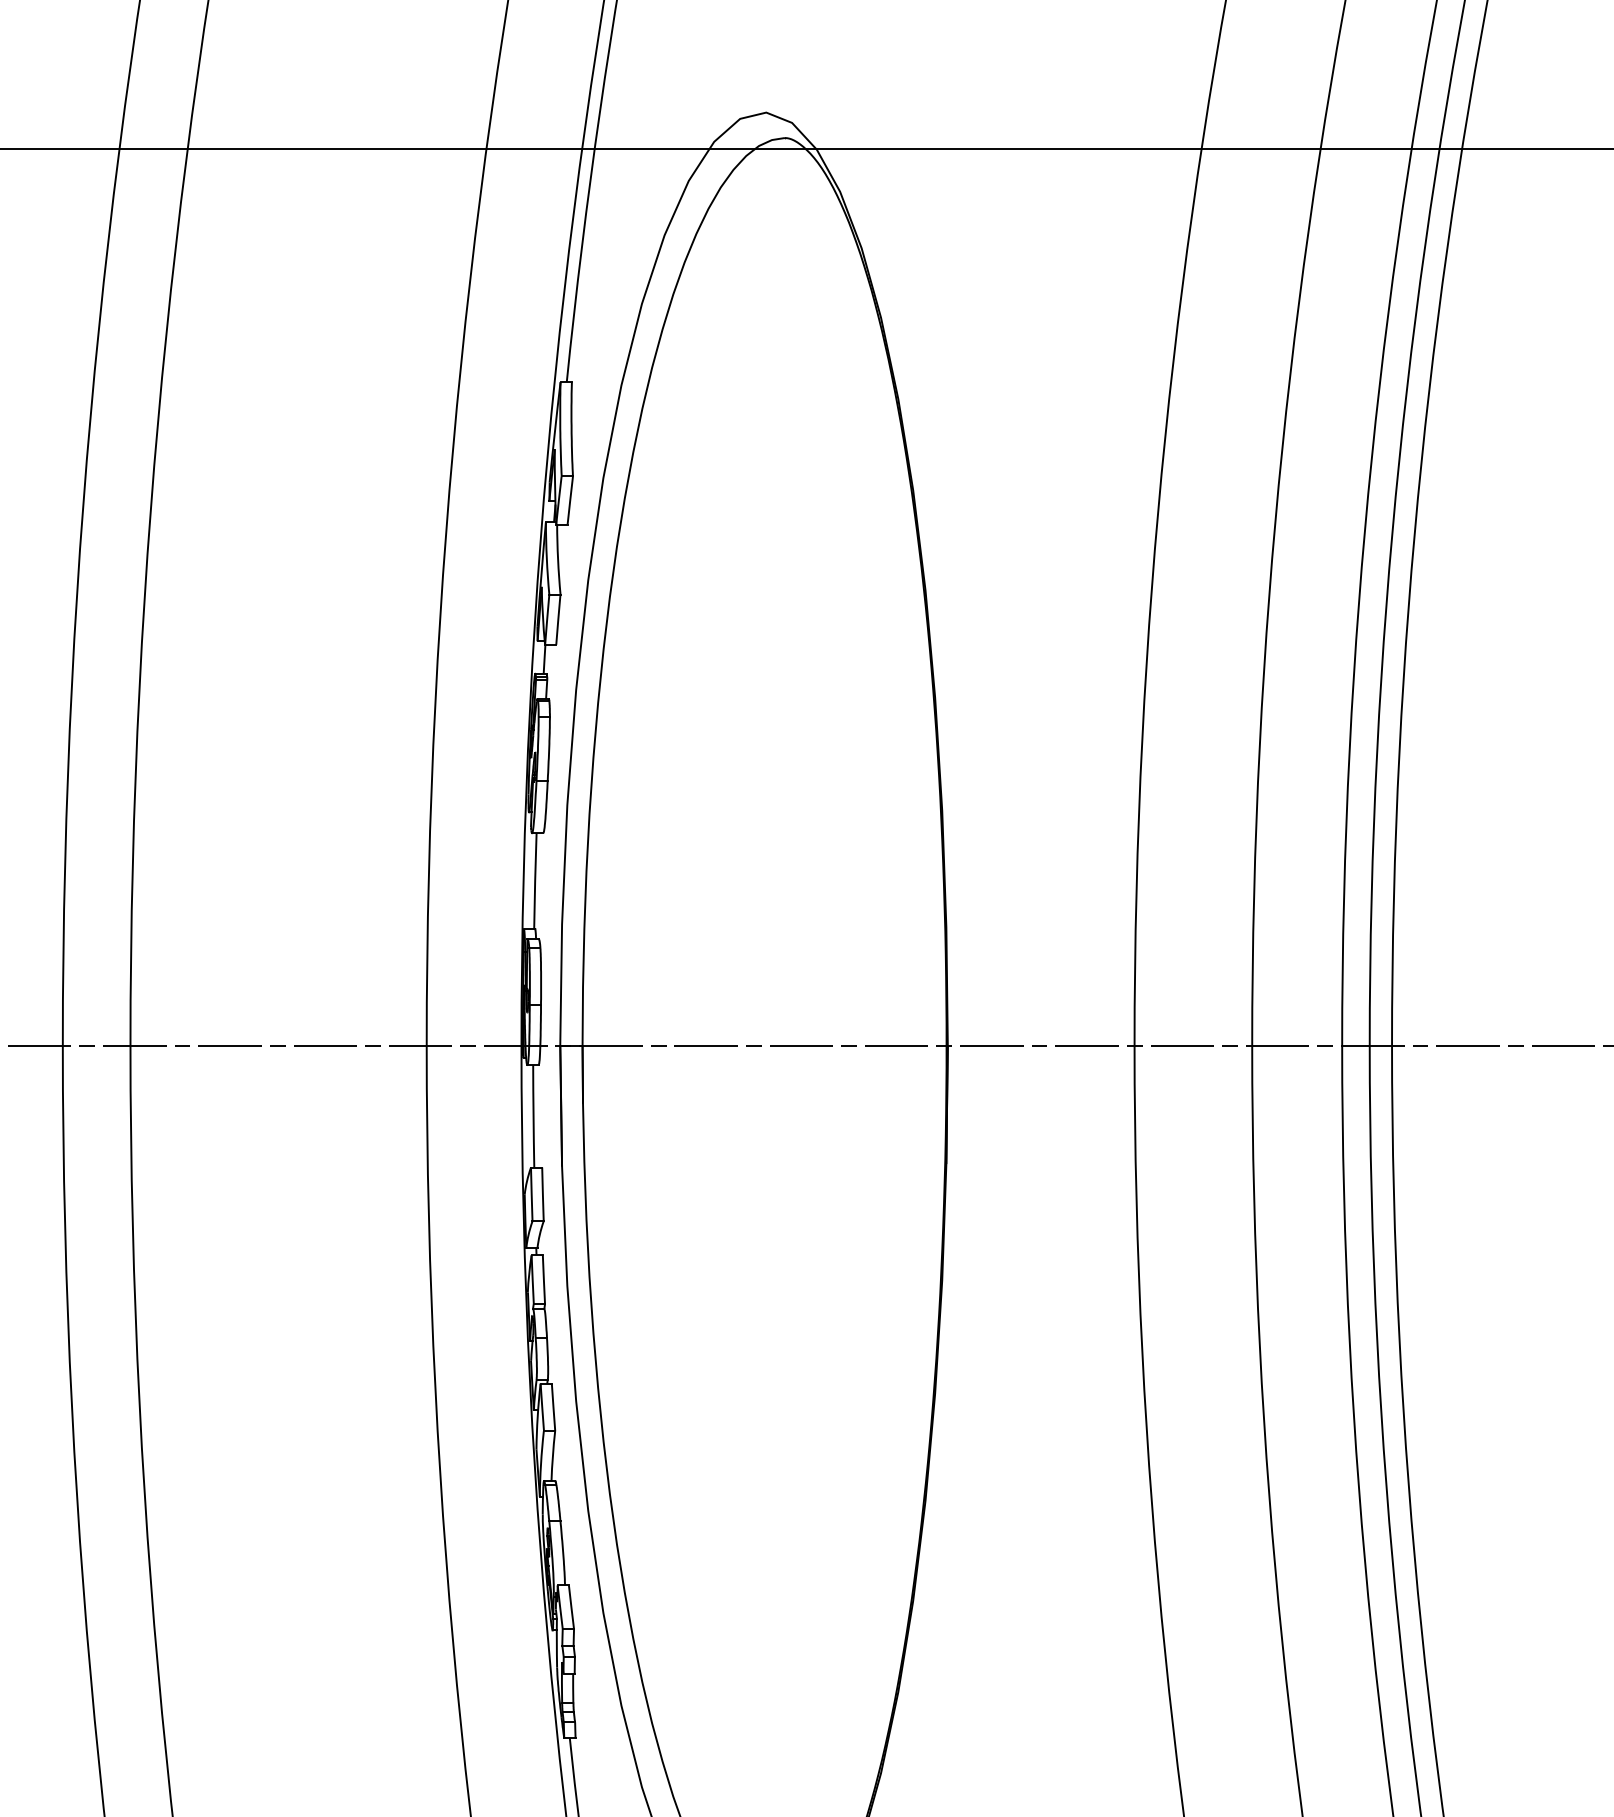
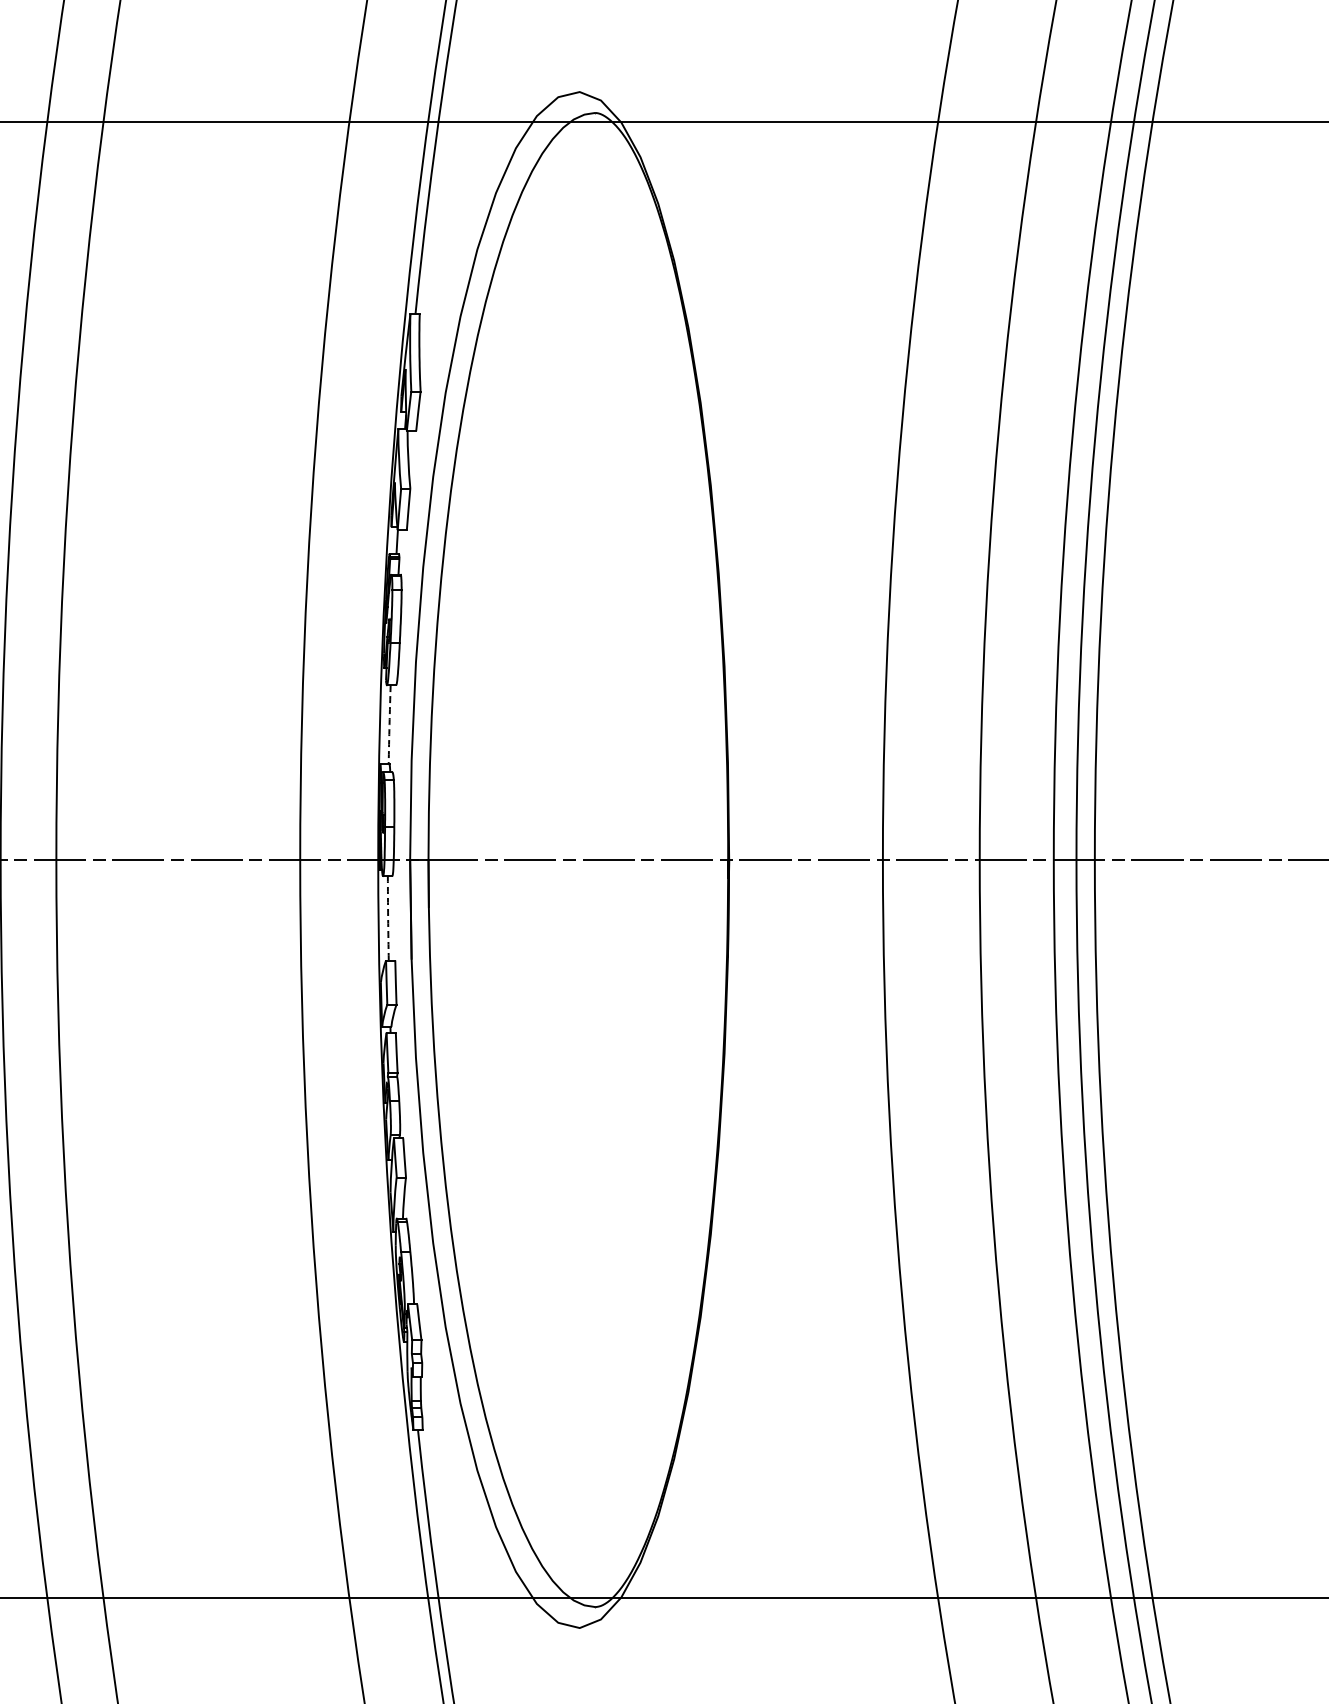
arc: (535, 880) -> (389, 724), solid -> dashed
arc: (533, 1116) -> (388, 918), solid -> dashed

